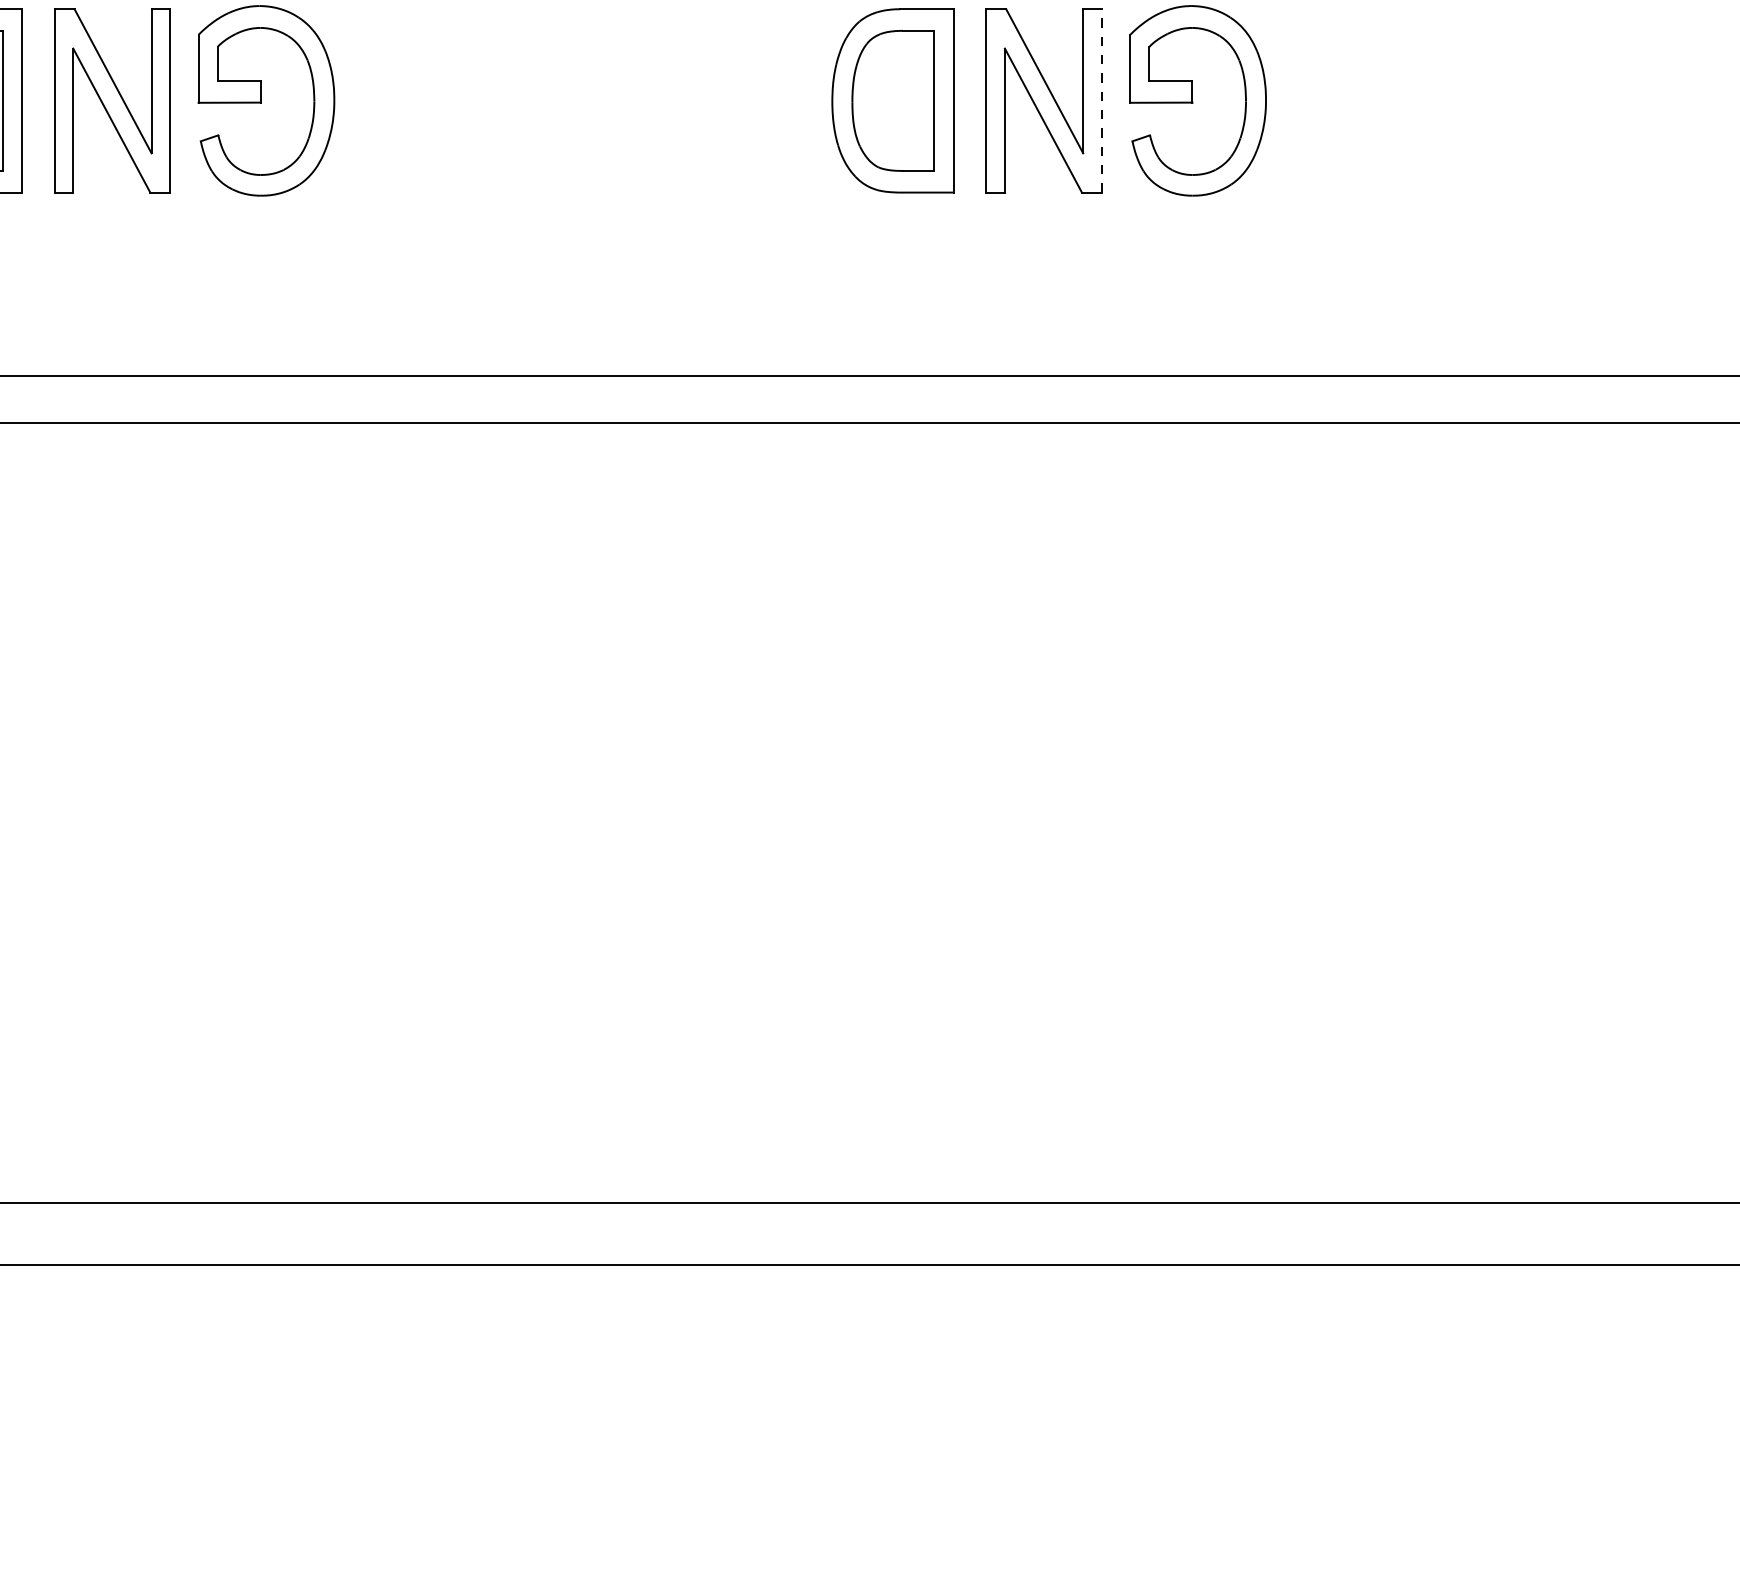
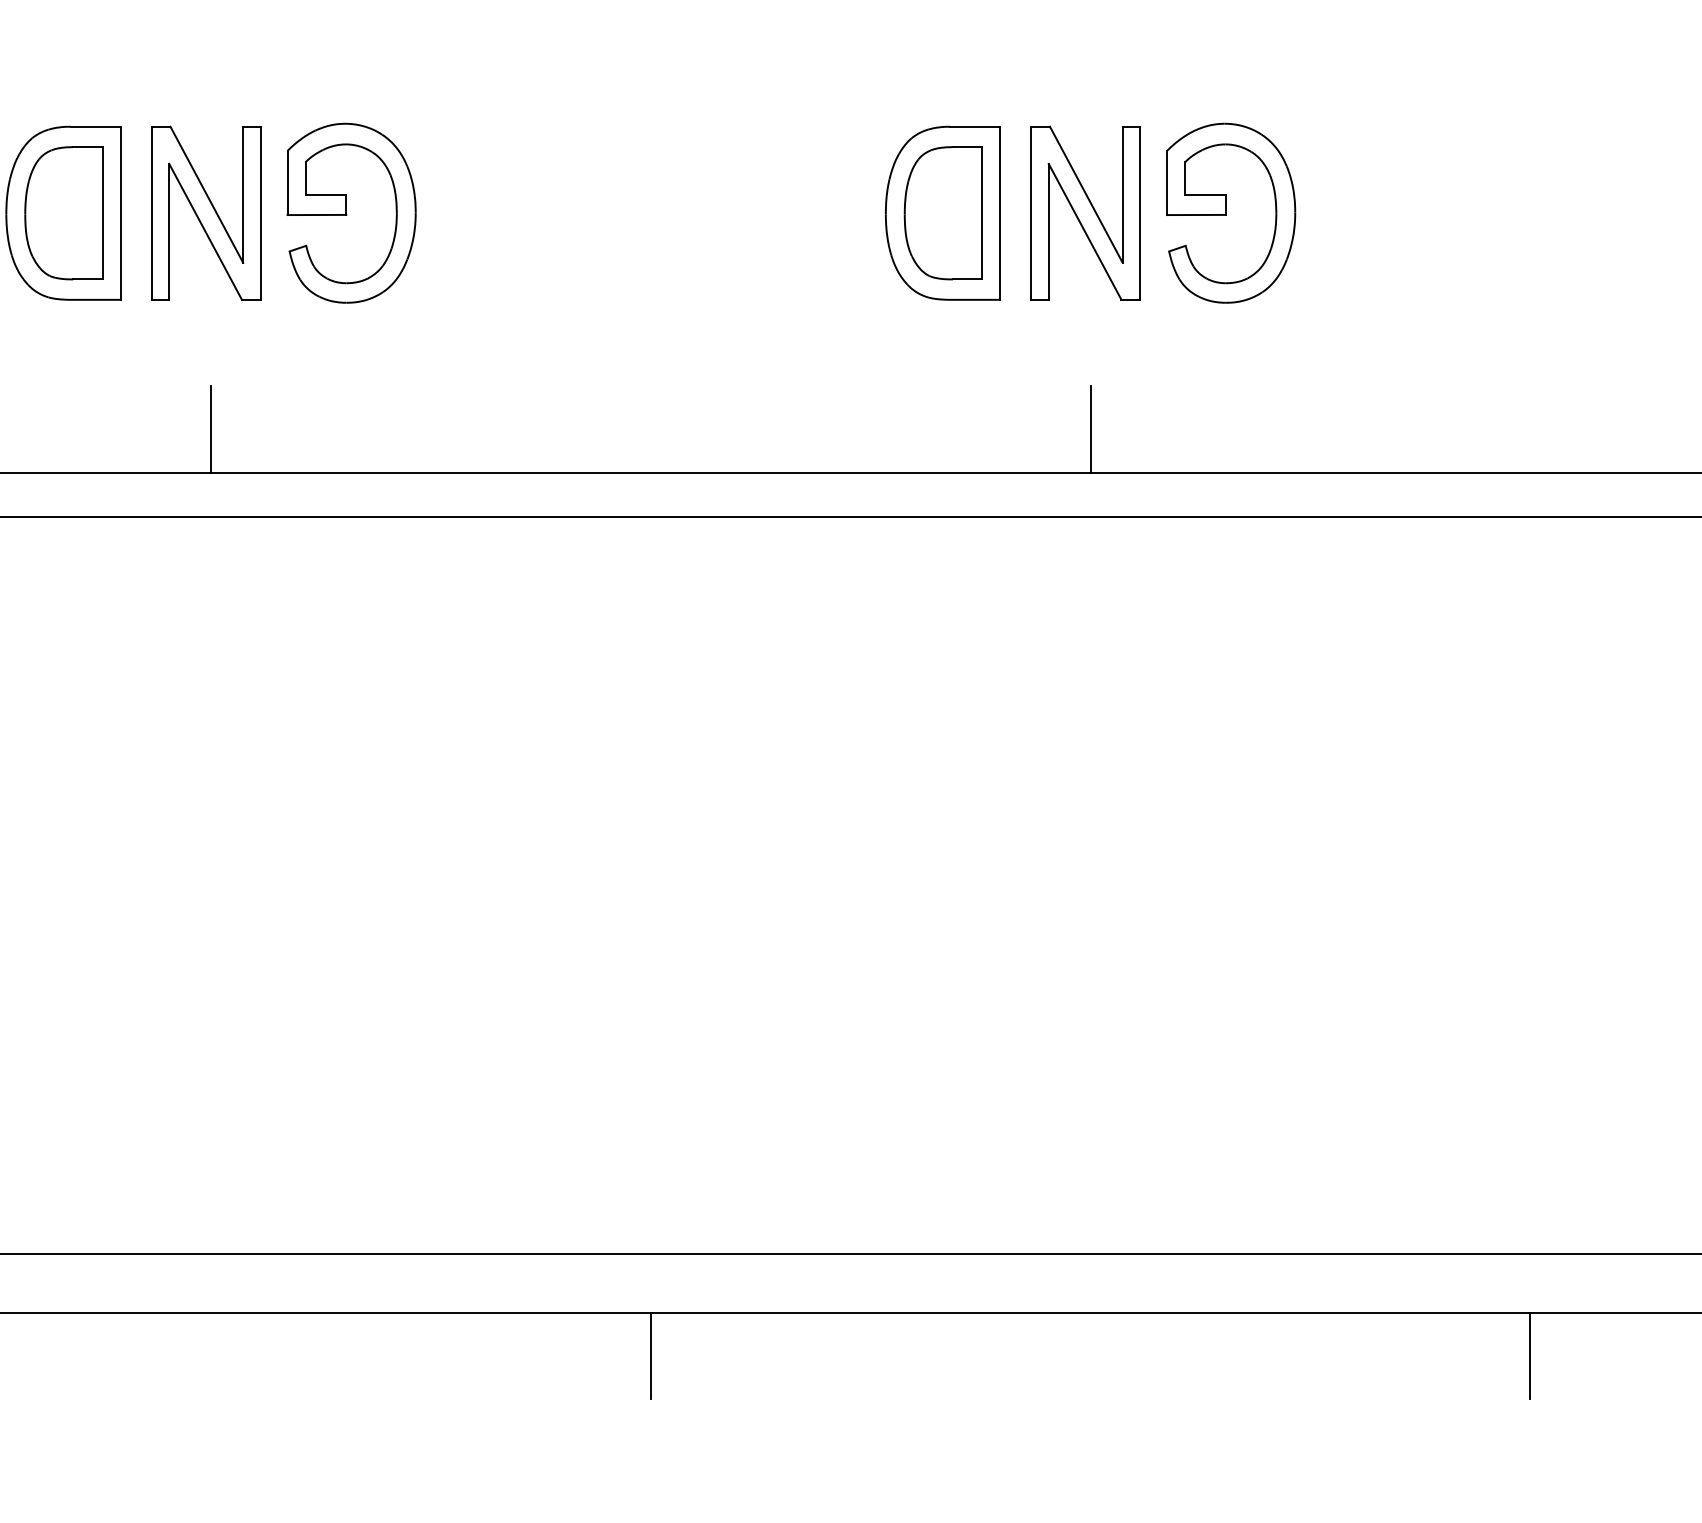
line: (1102, 101) -> (1140, 213), dashed -> solid
line: (118, 329) -> (211, 429), added
line: (1049, 329) -> (1090, 429), added
line: (583, 1310) -> (650, 1355), added
line: (1515, 1310) -> (1530, 1355), added

